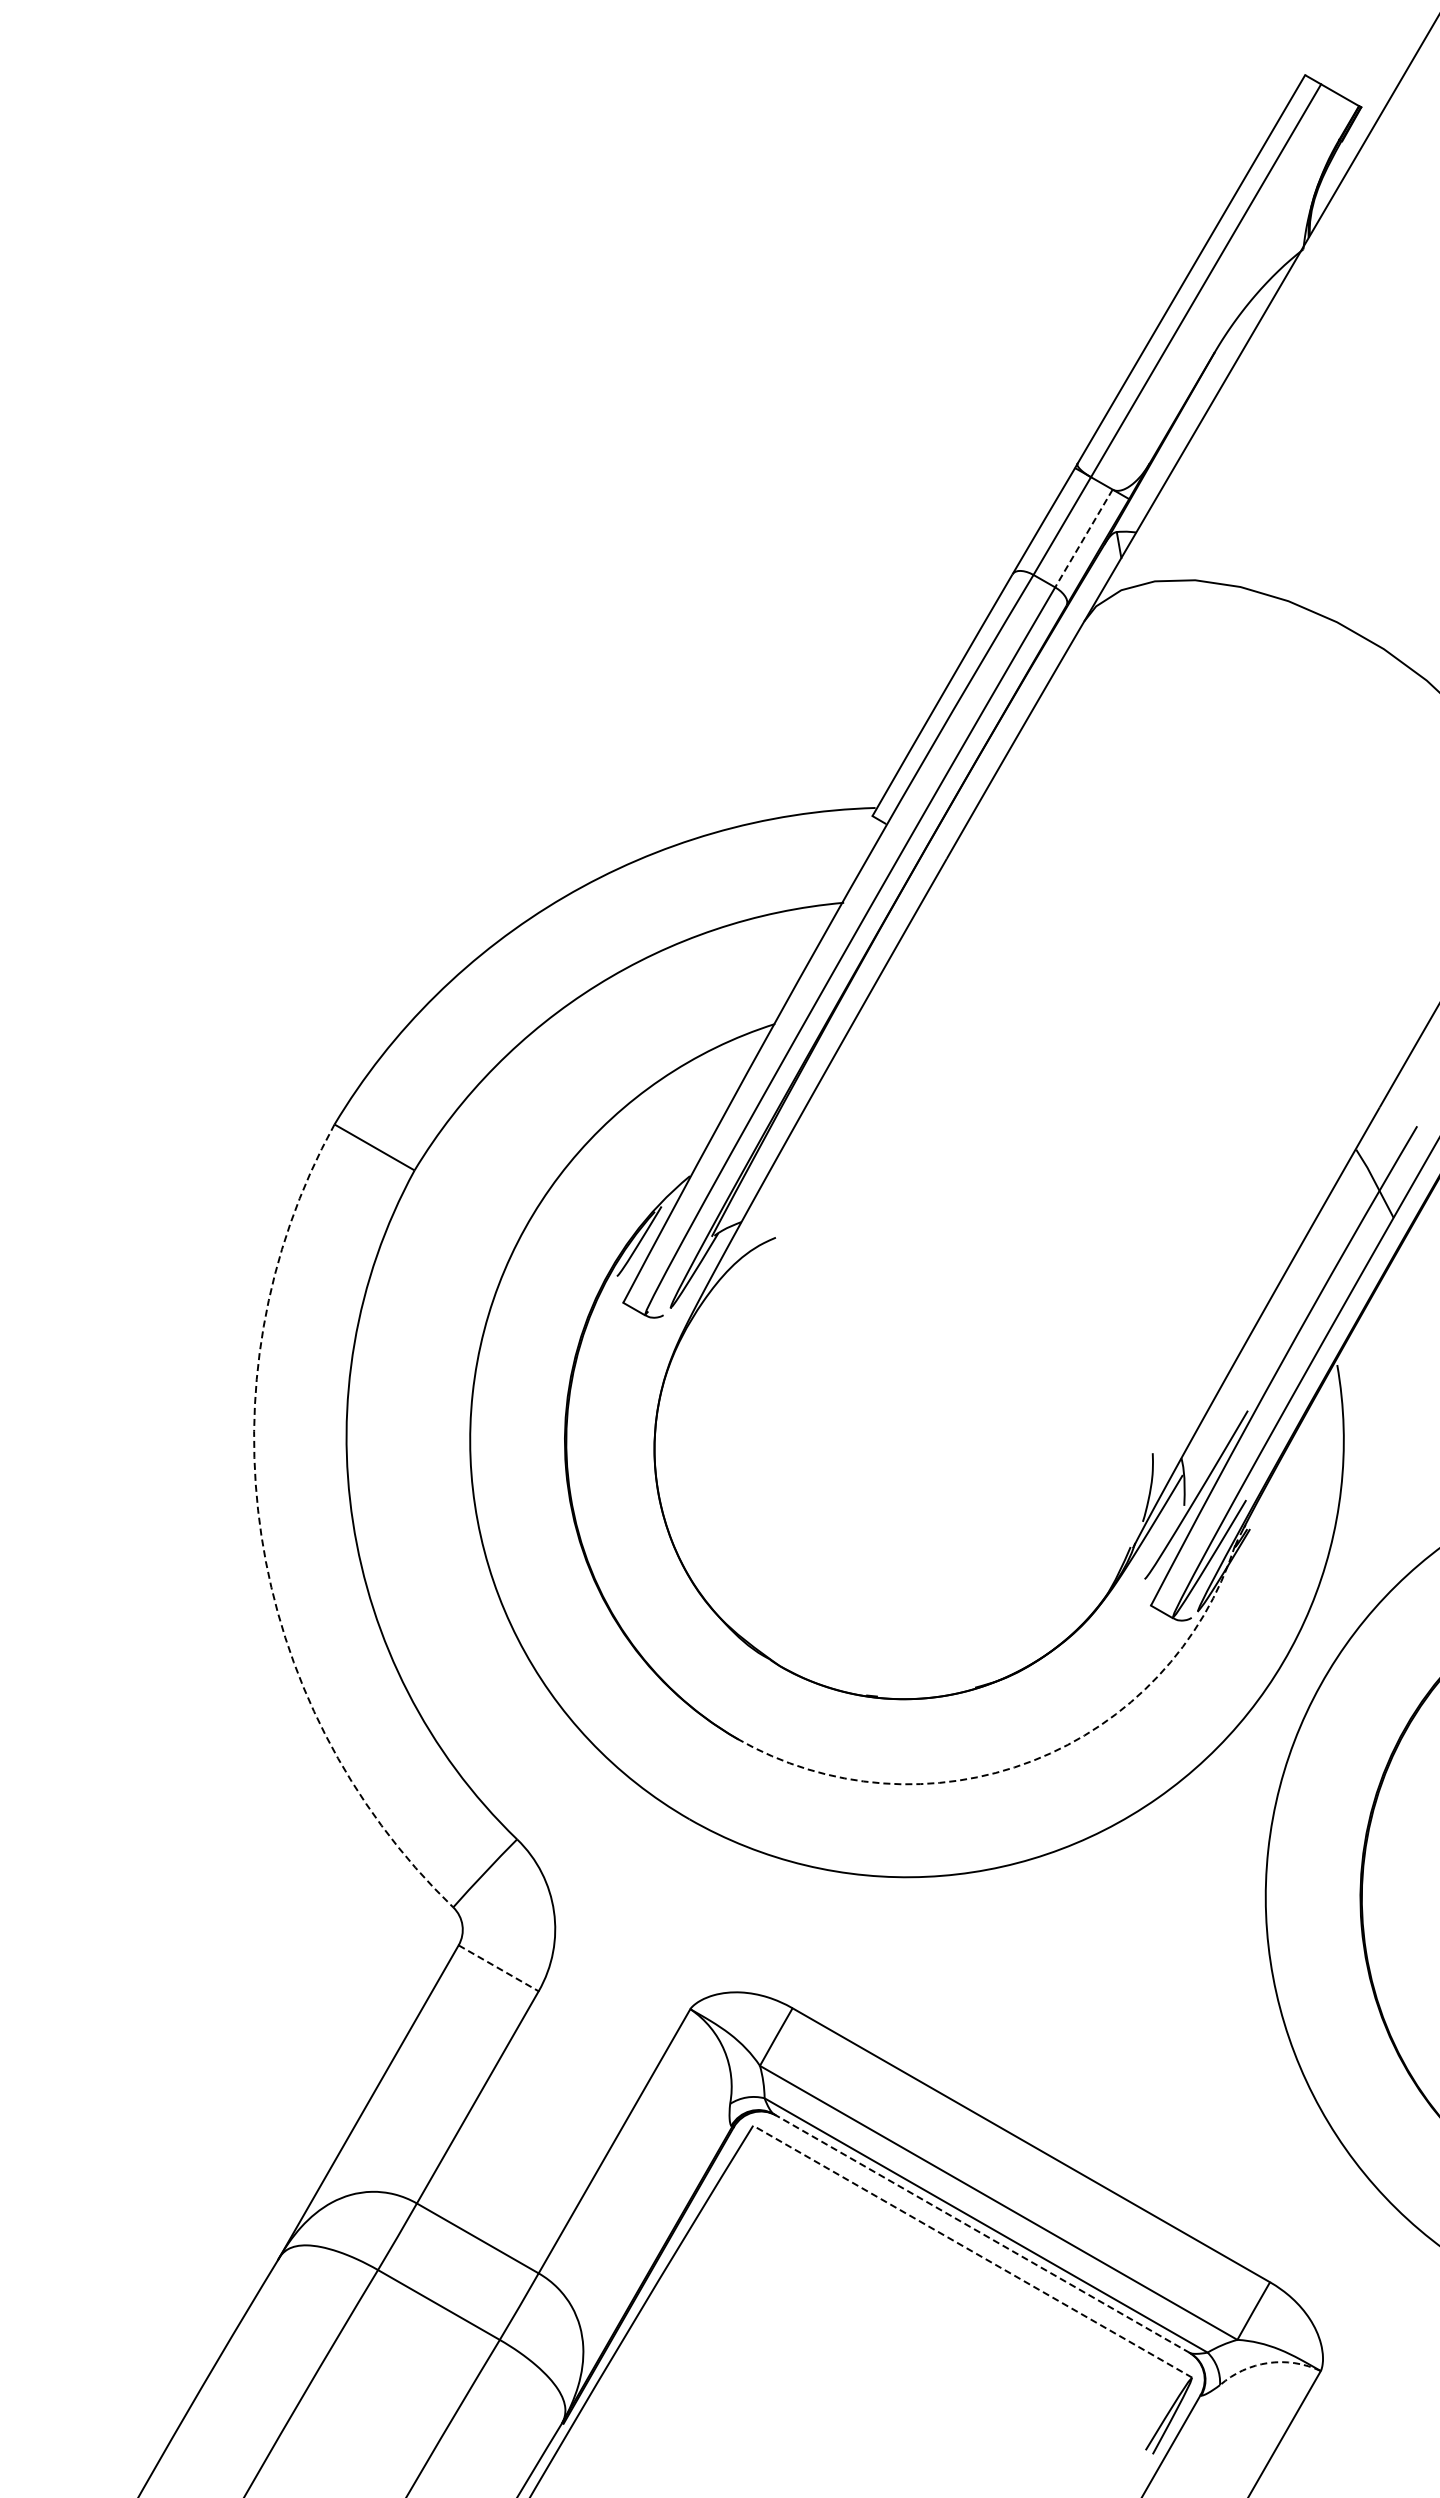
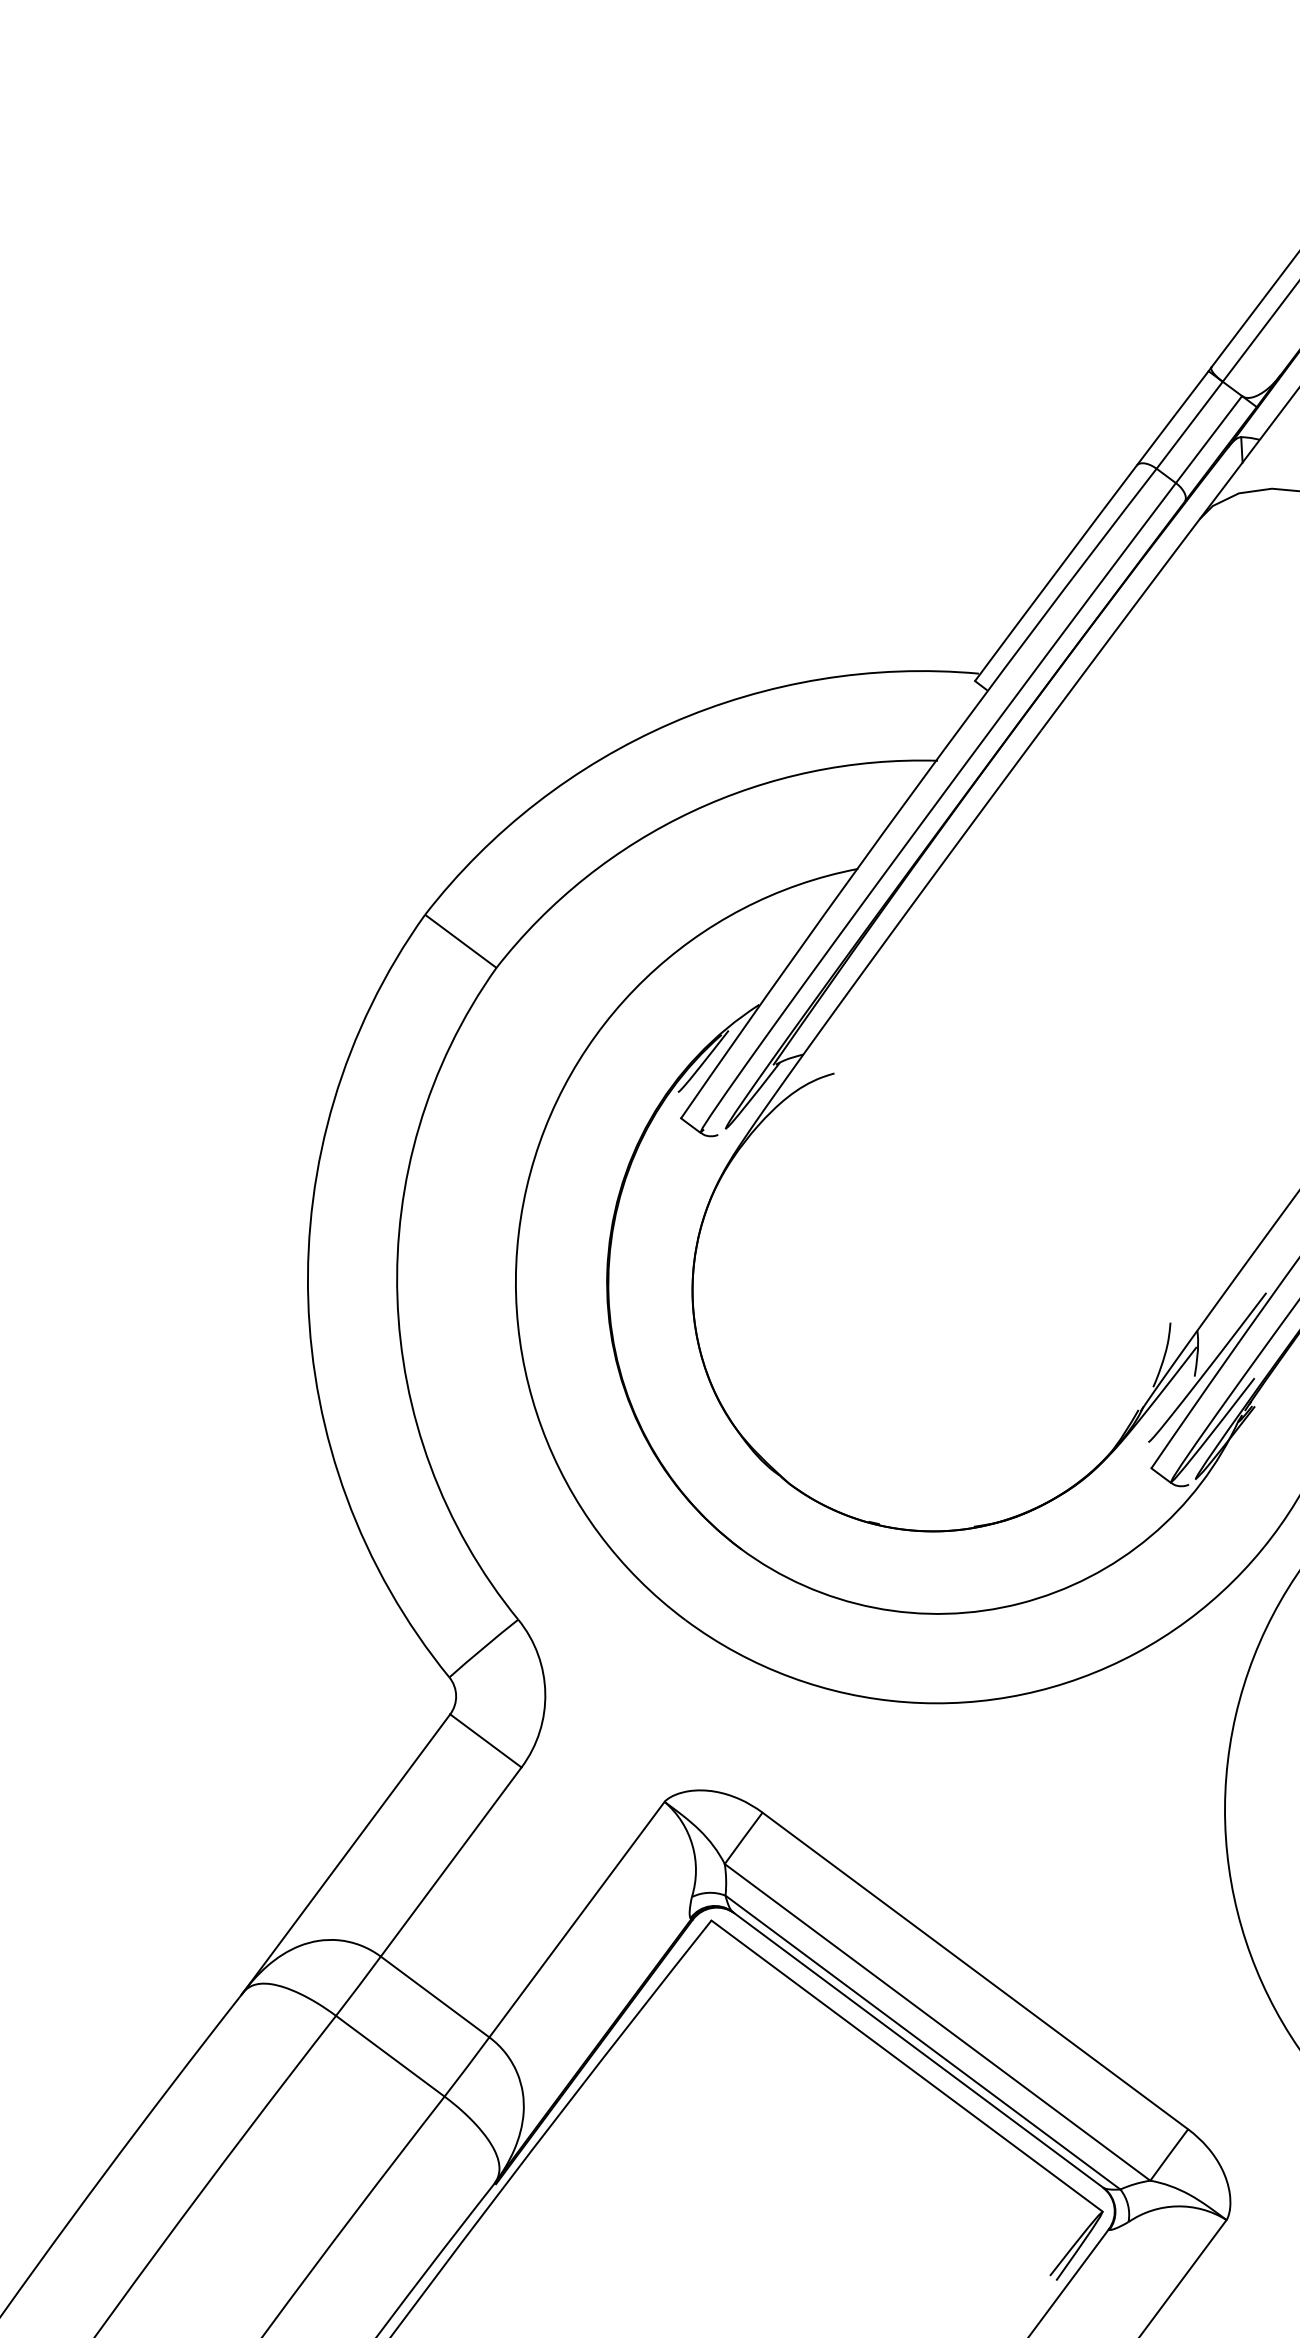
line: (1083, 538) -> (1208, 439), dashed -> solid
arc: (261, 1536) -> (308, 1300), dashed -> solid
arc: (1032, 1760) -> (1020, 1602), dashed -> solid
line: (499, 1968) -> (486, 1741), dashed -> solid
line: (981, 2233) -> (917, 2049), dashed -> solid
line: (972, 2251) -> (906, 2065), dashed -> solid
arc: (1268, 2363) -> (1177, 2206), dashed -> solid

